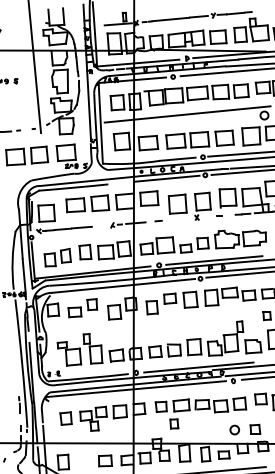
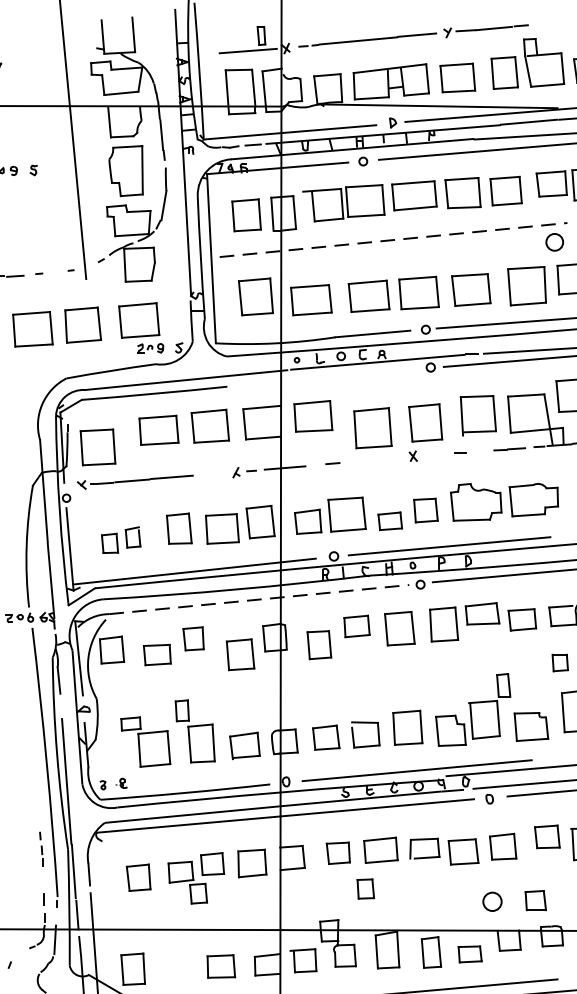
line: (188, 114) -> (395, 240), solid -> dashed
line: (166, 178) -> (349, 374), removed
part: (57, 257) -> (120, 539), size x0.7
line: (123, 285) -> (259, 598), solid -> dashed

